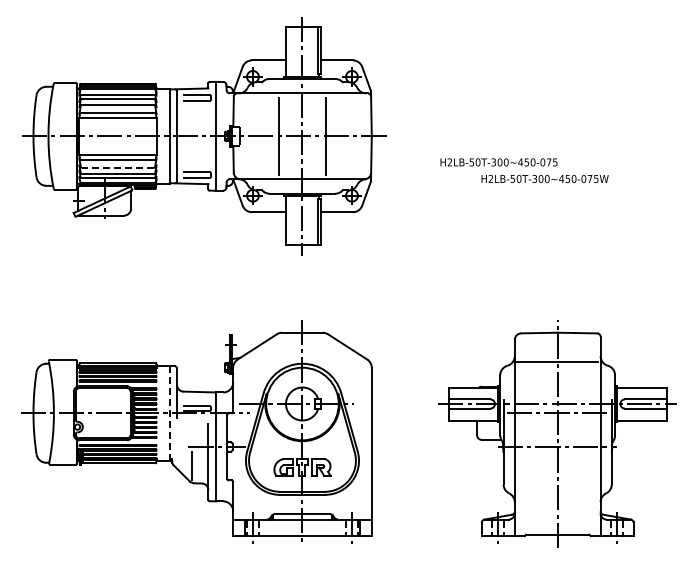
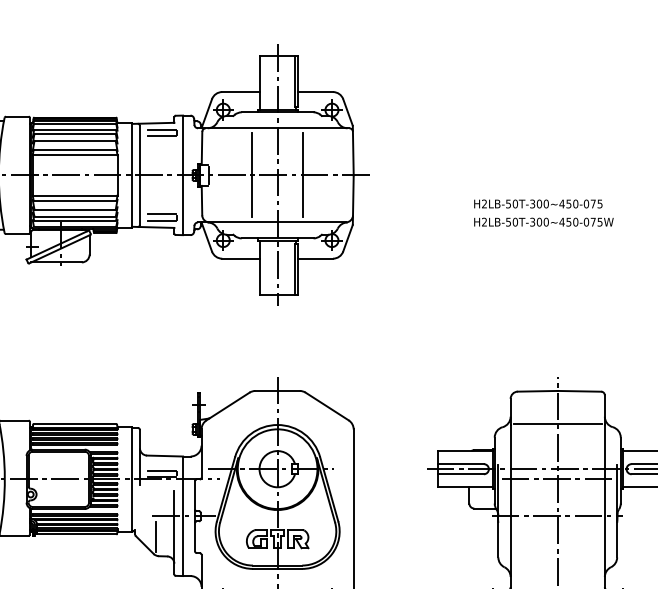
text: (498, 162) -> (537, 204), moved
line: (117, 167) -> (74, 209), dashed -> solid
line: (169, 413) -> (131, 479), dashed -> solid

